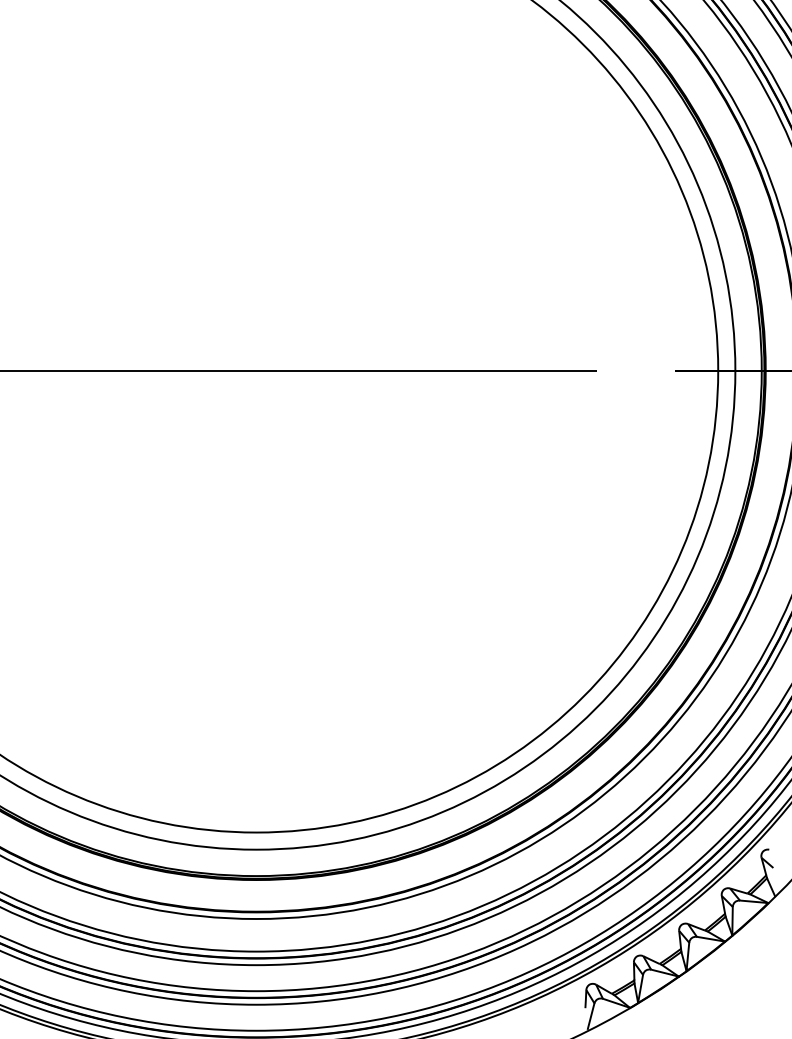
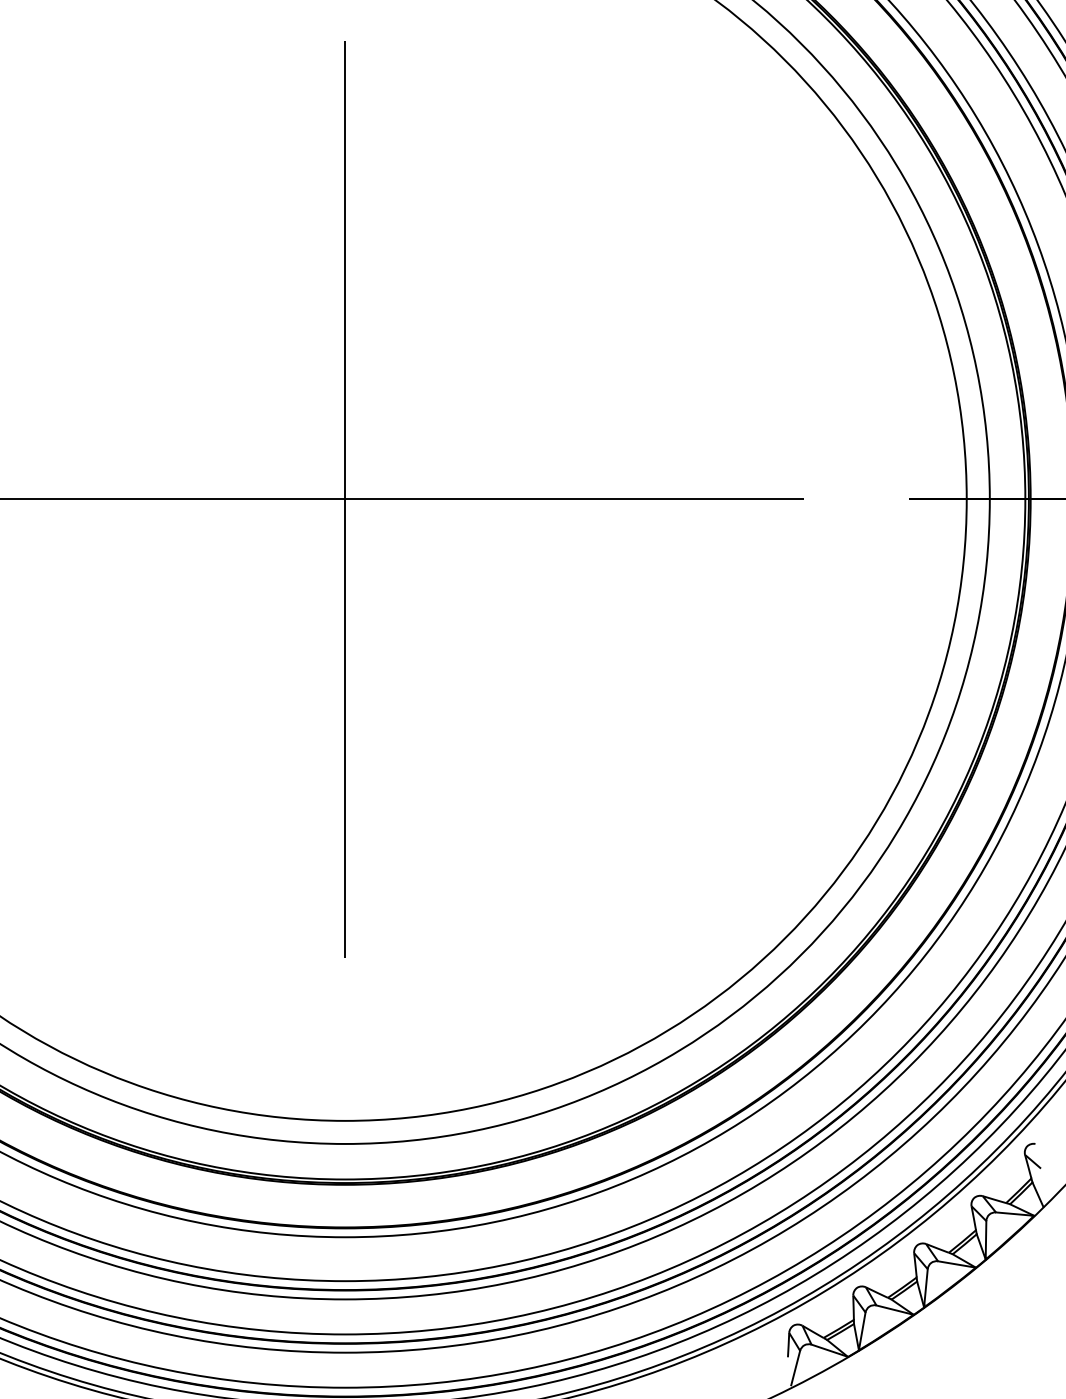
line: (256, 370) -> (345, 498), added

